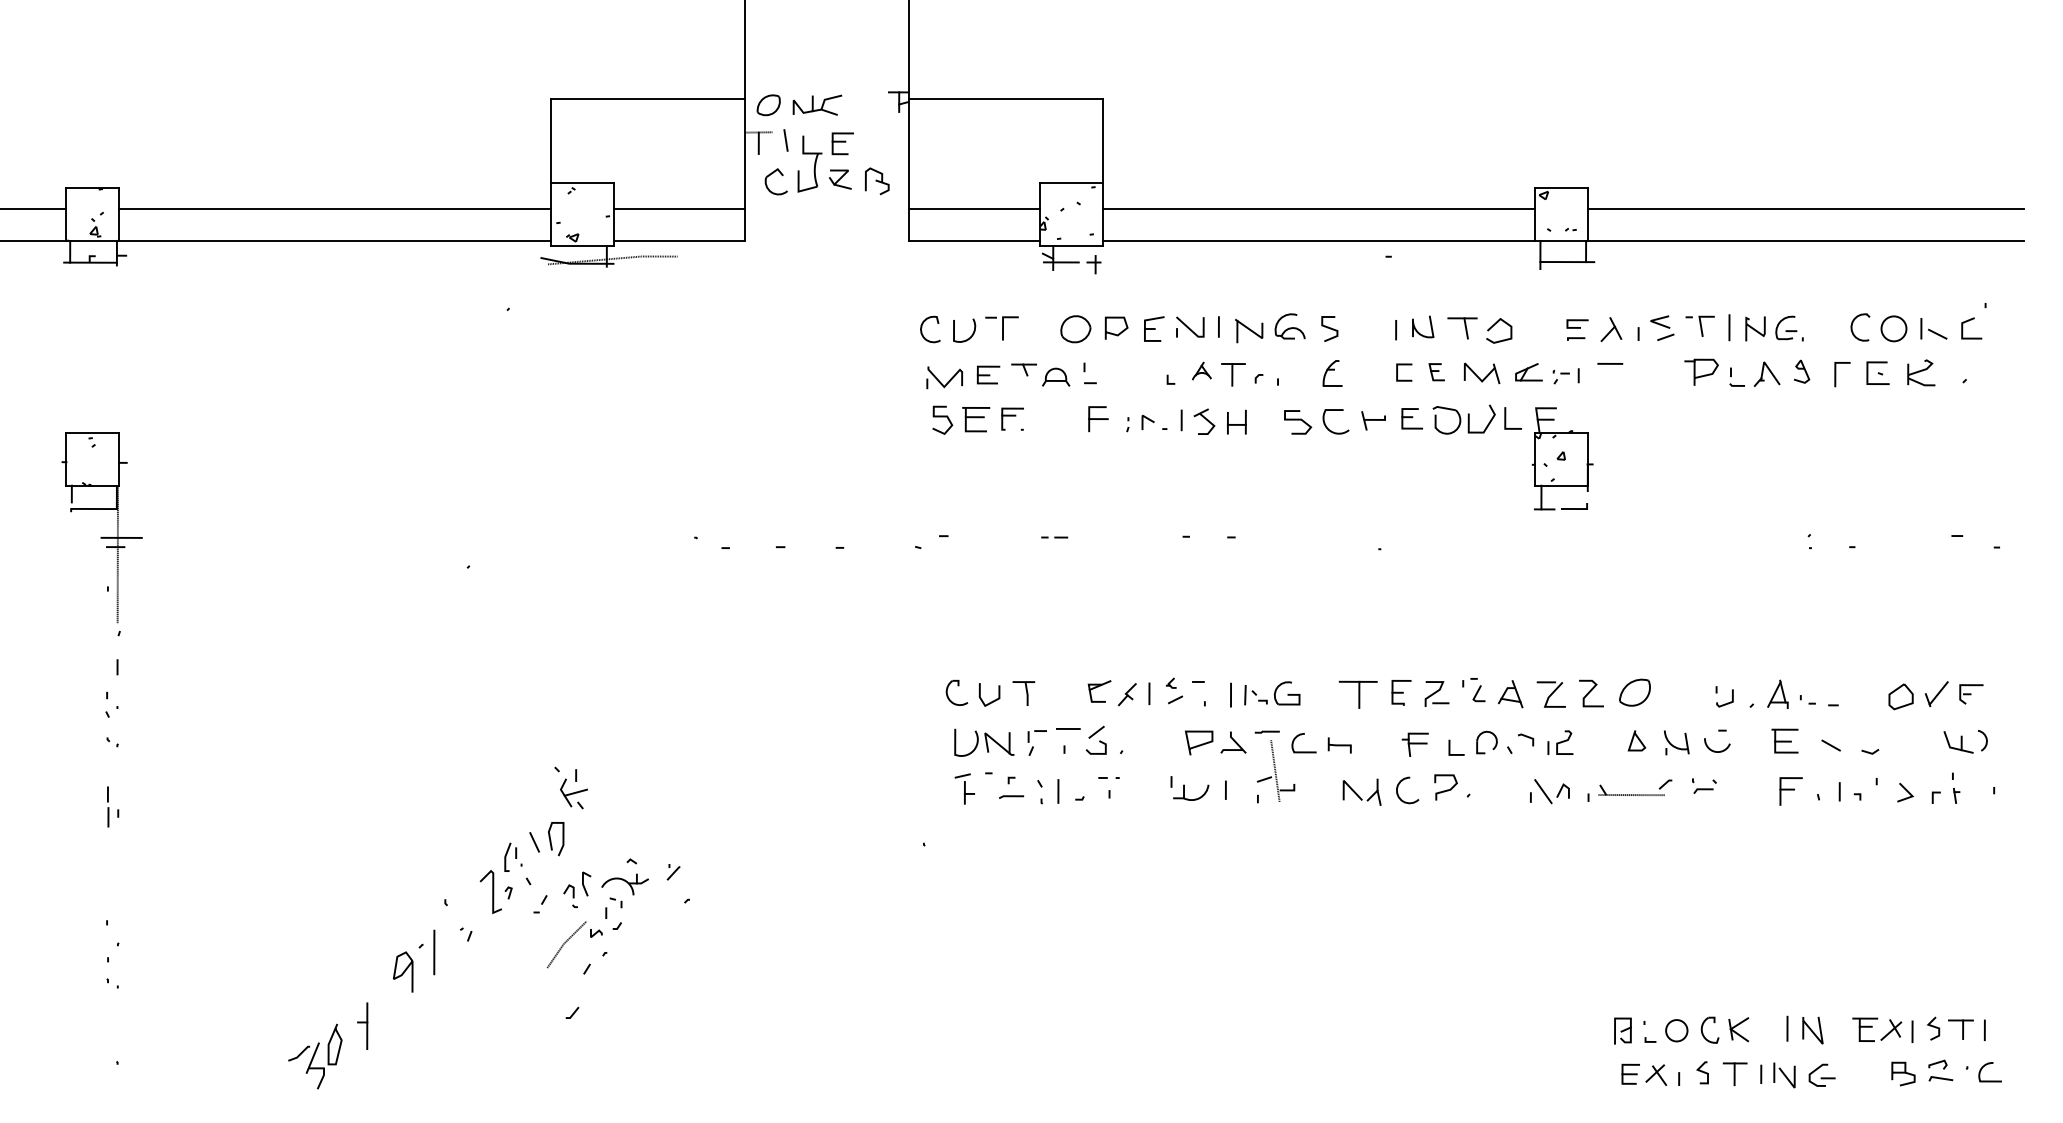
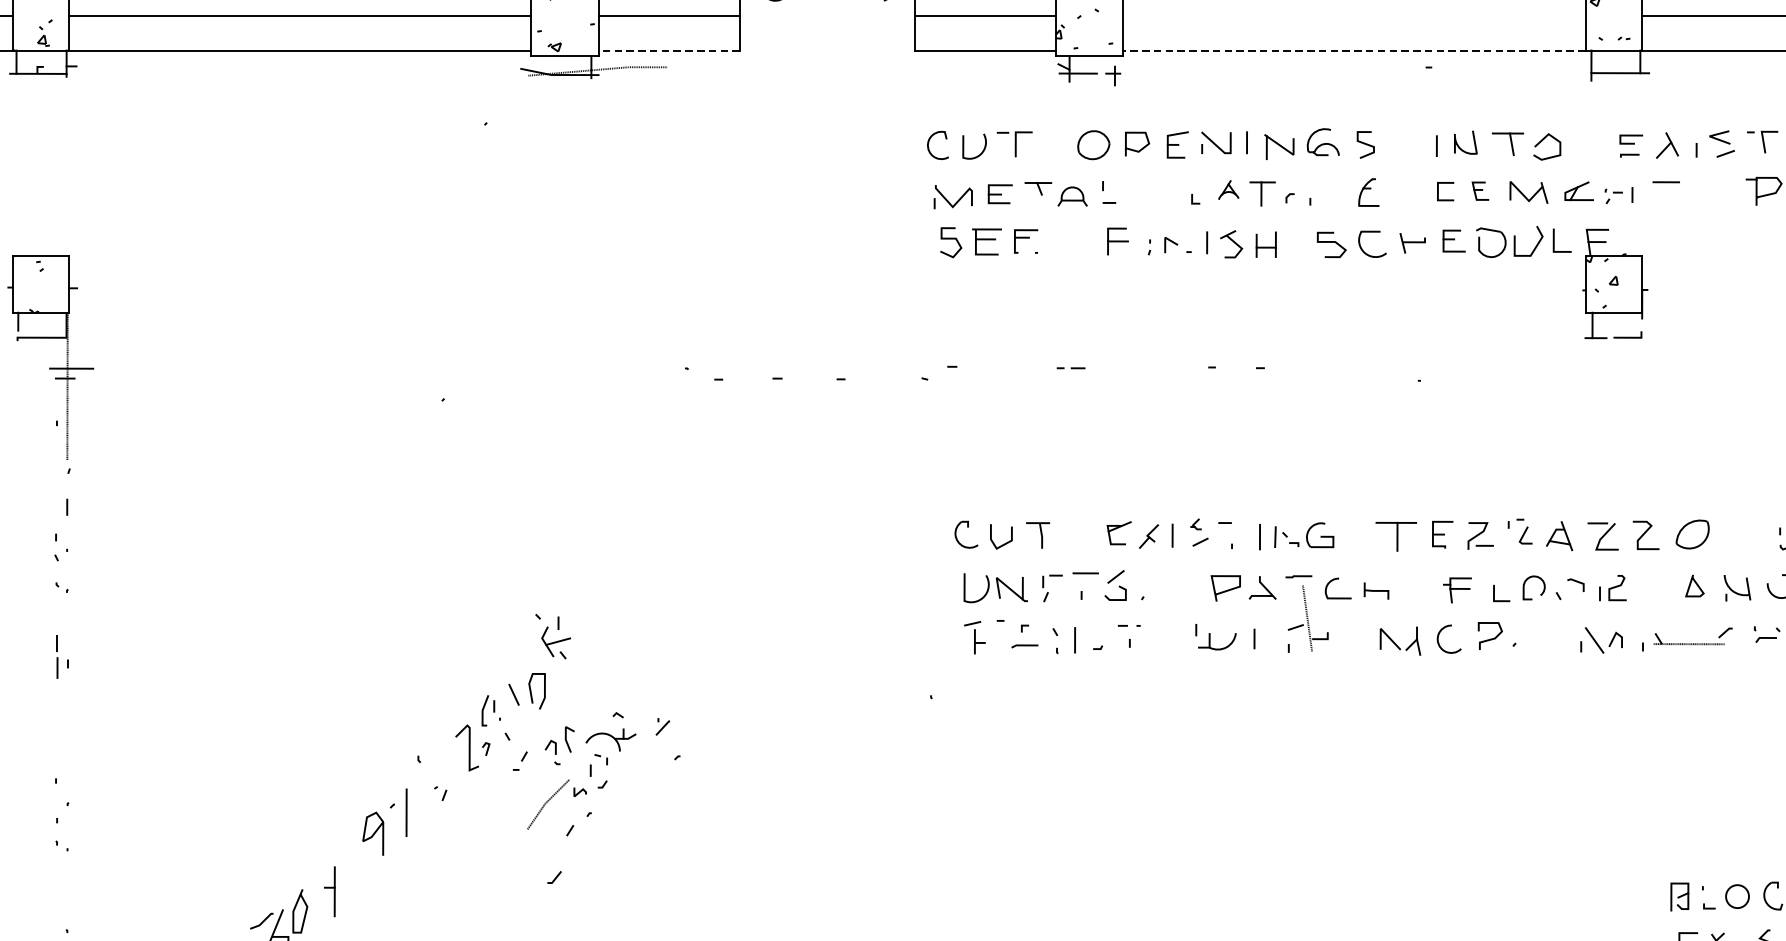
line: (1318, 208) -> (1353, 15), removed
line: (679, 240) -> (669, 50), solid -> dashed
line: (1319, 240) -> (1354, 50), solid -> dashed

